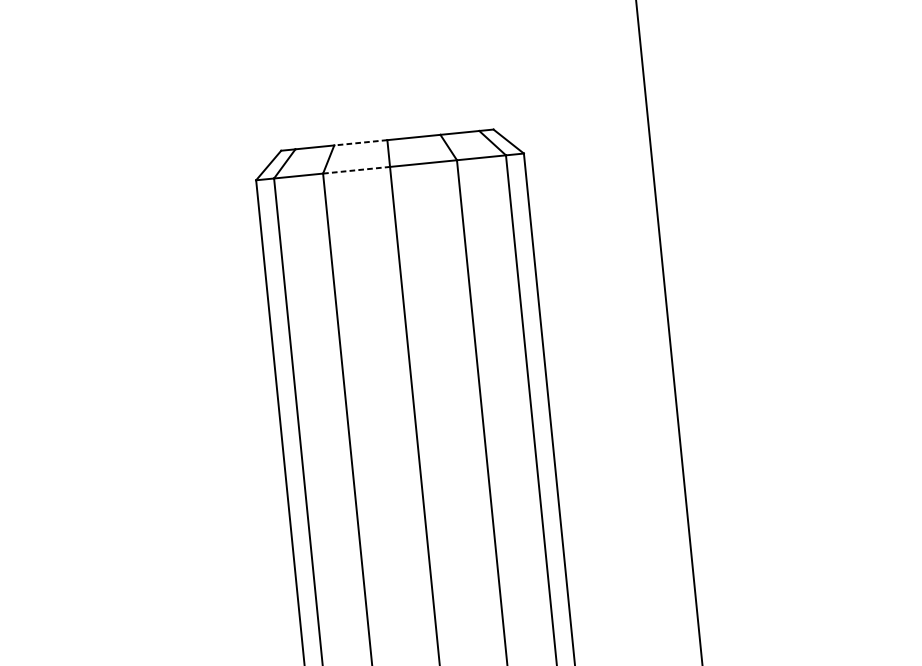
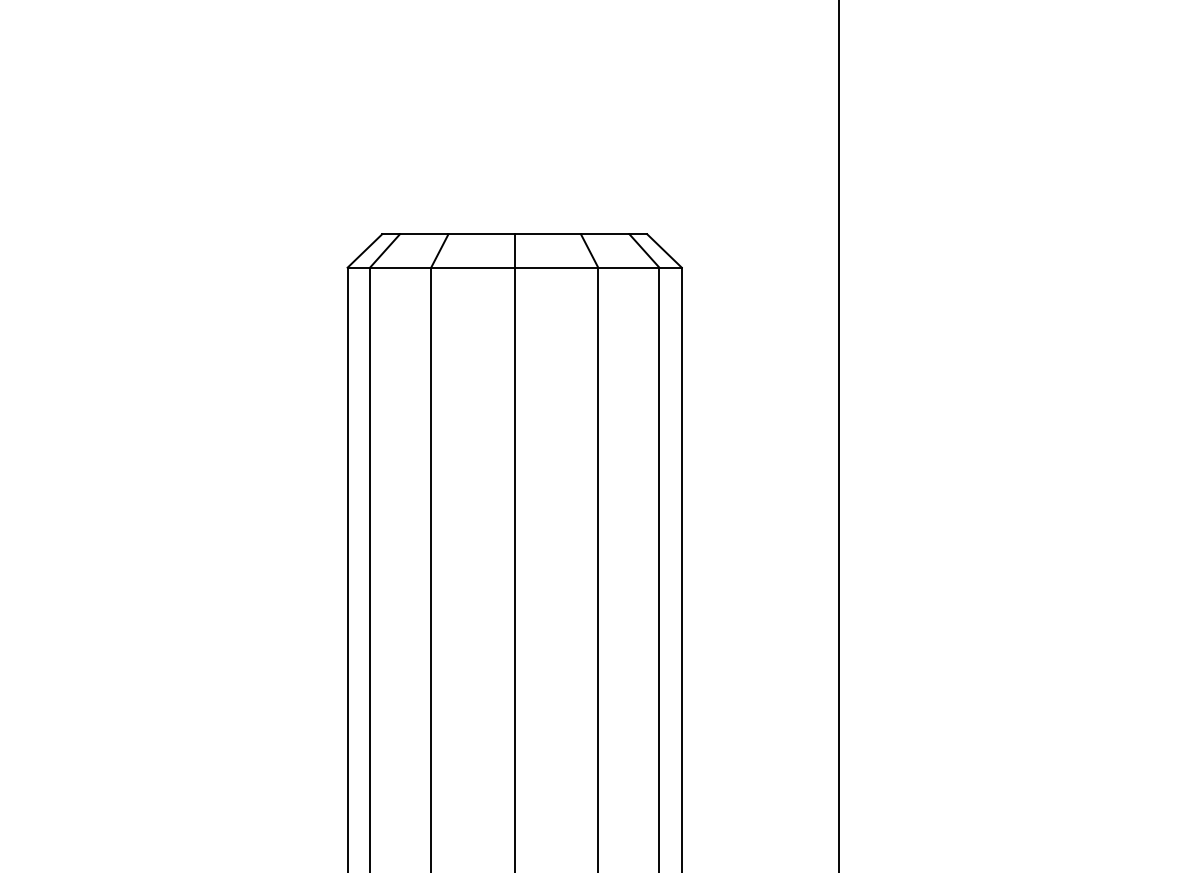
line: (360, 142) -> (481, 234), dashed -> solid
line: (356, 170) -> (472, 267), dashed -> solid

